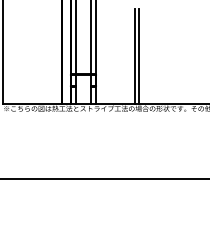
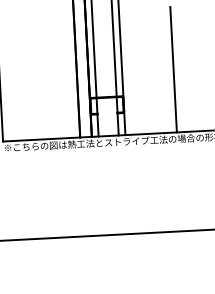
line: (138, 55) -> (177, 68), removed

